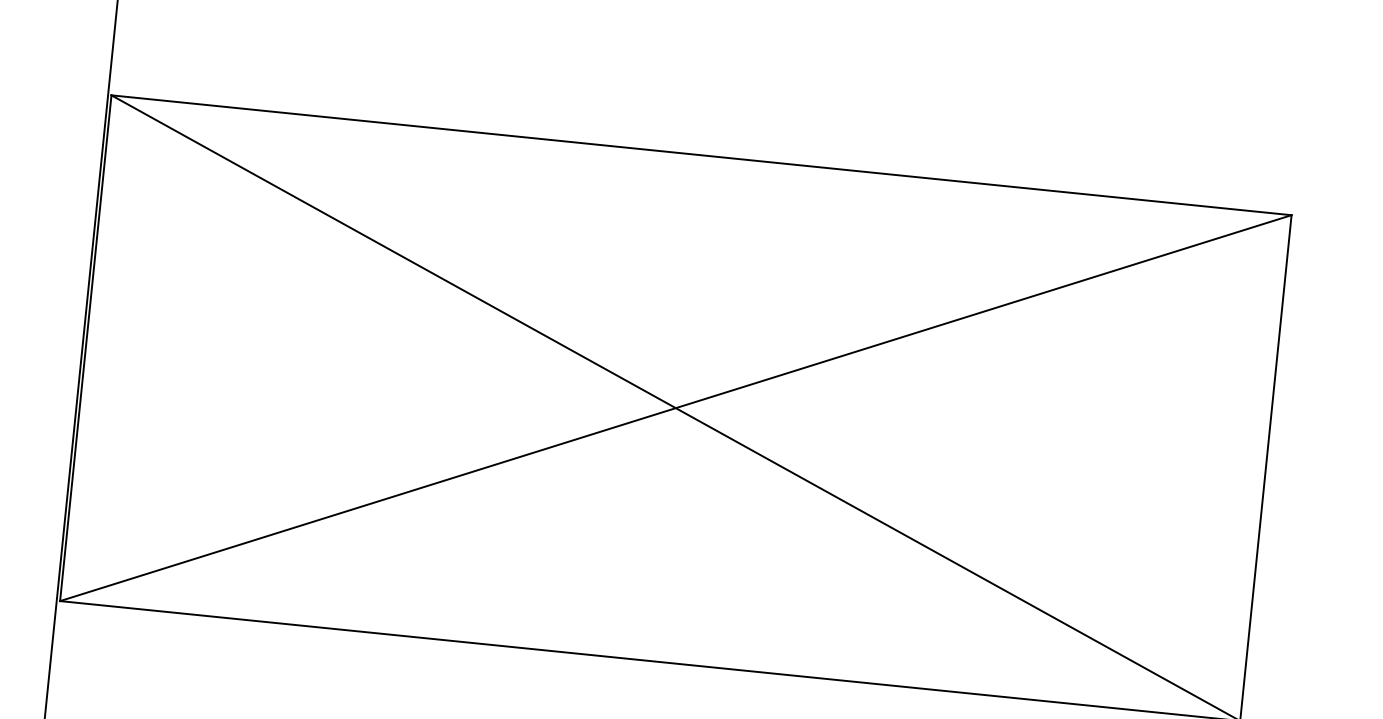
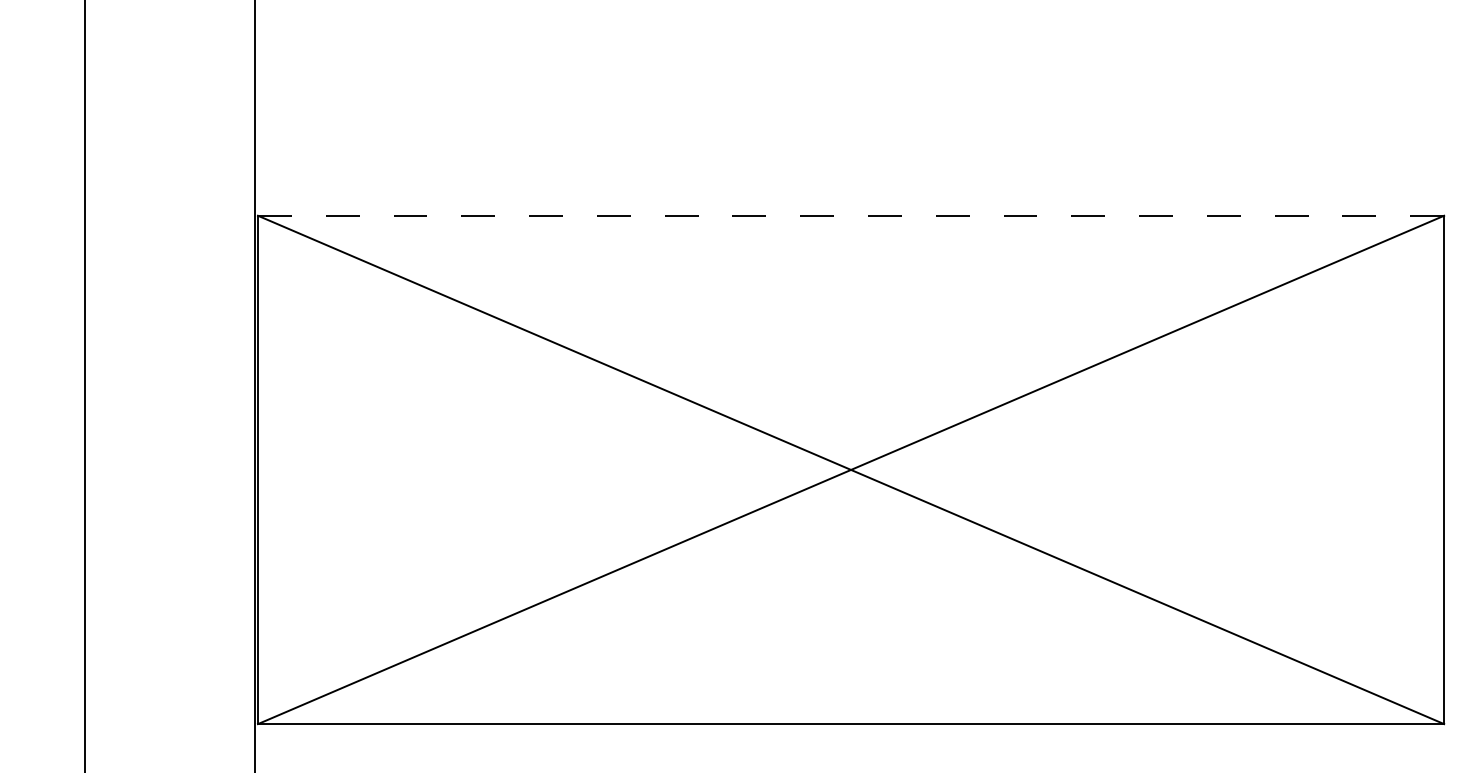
line: (701, 155) -> (851, 215), solid -> dashed

